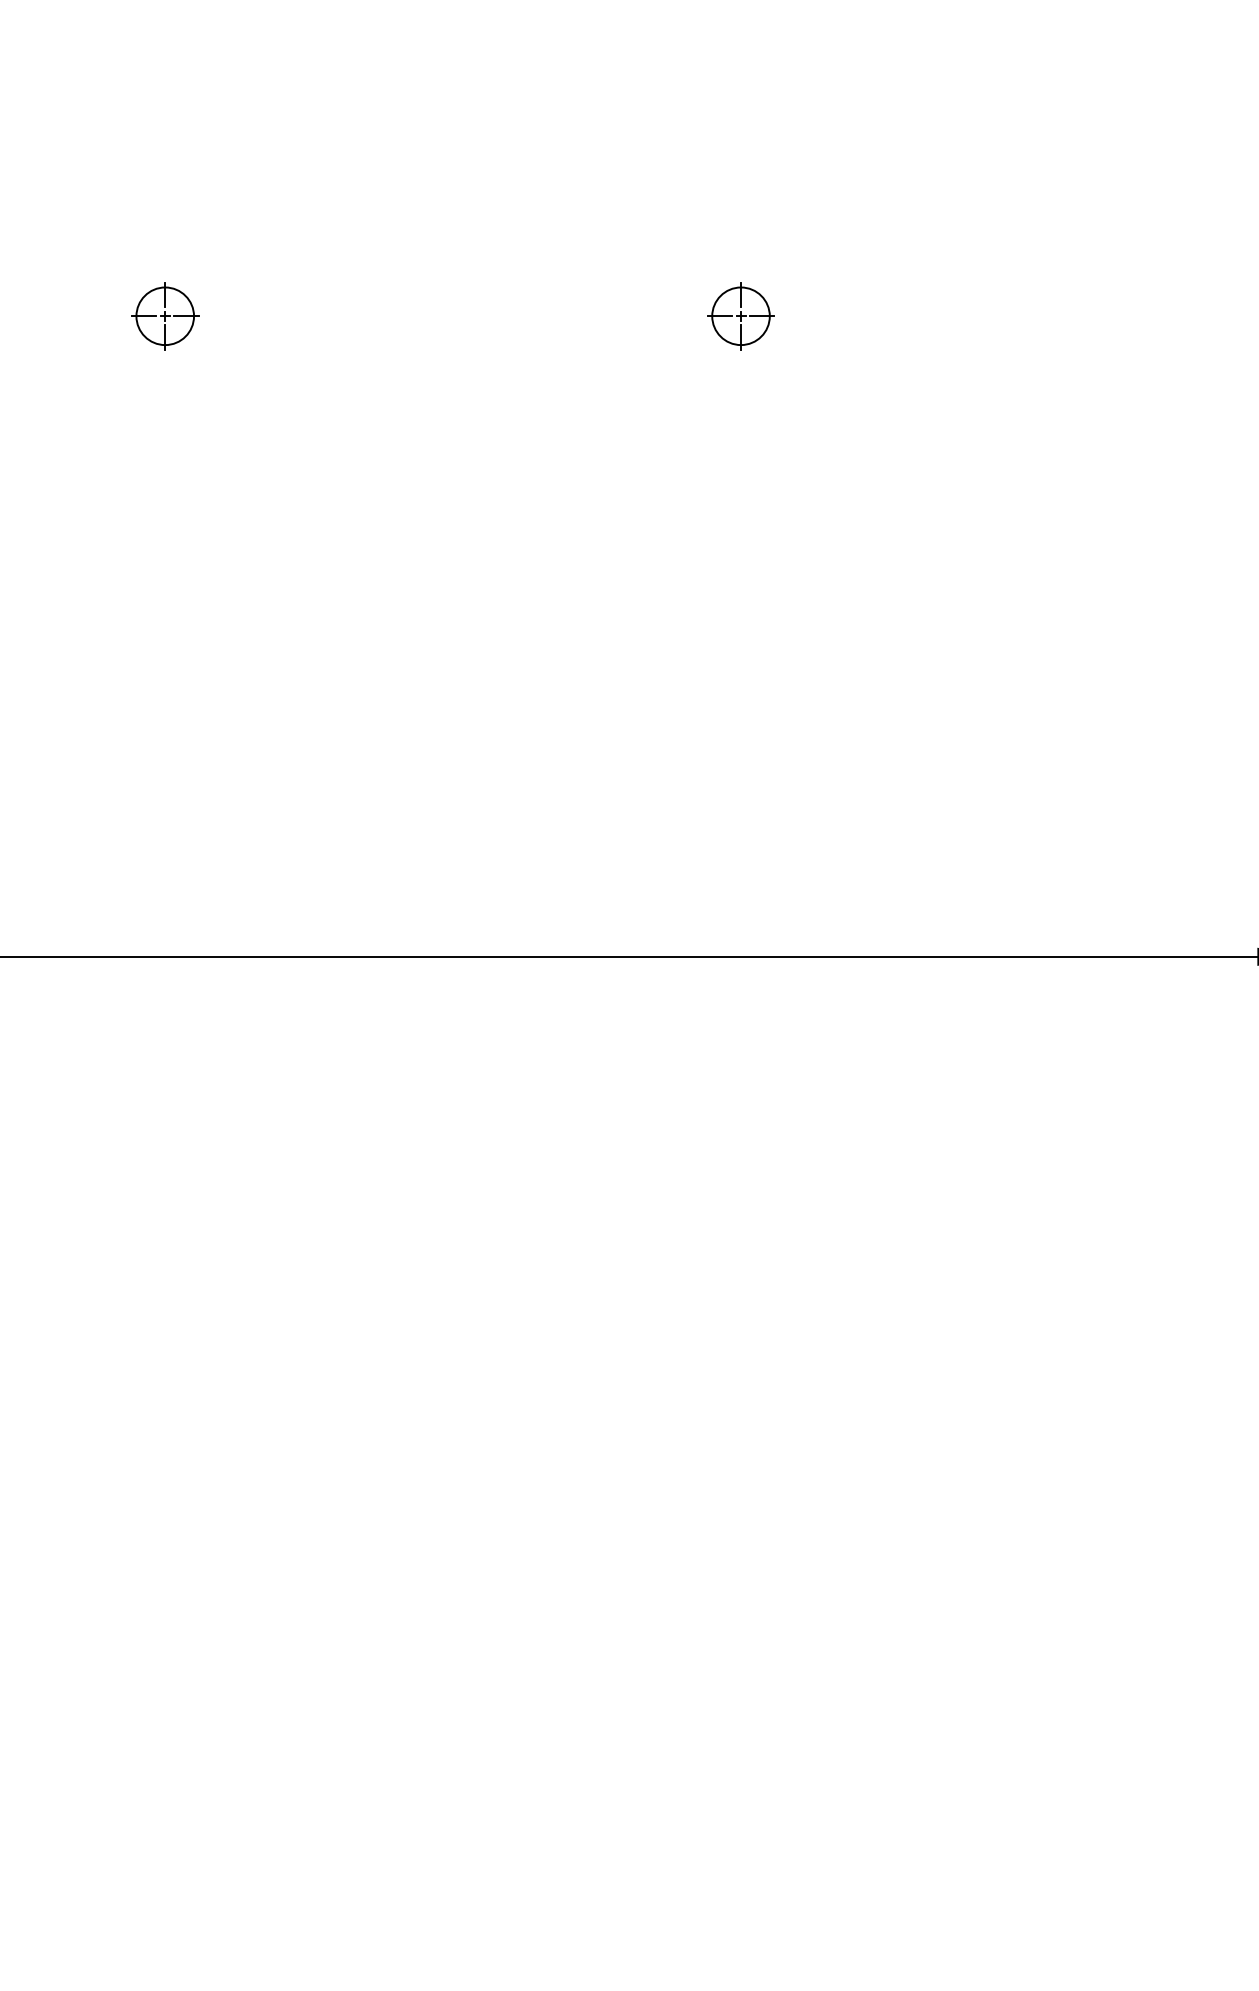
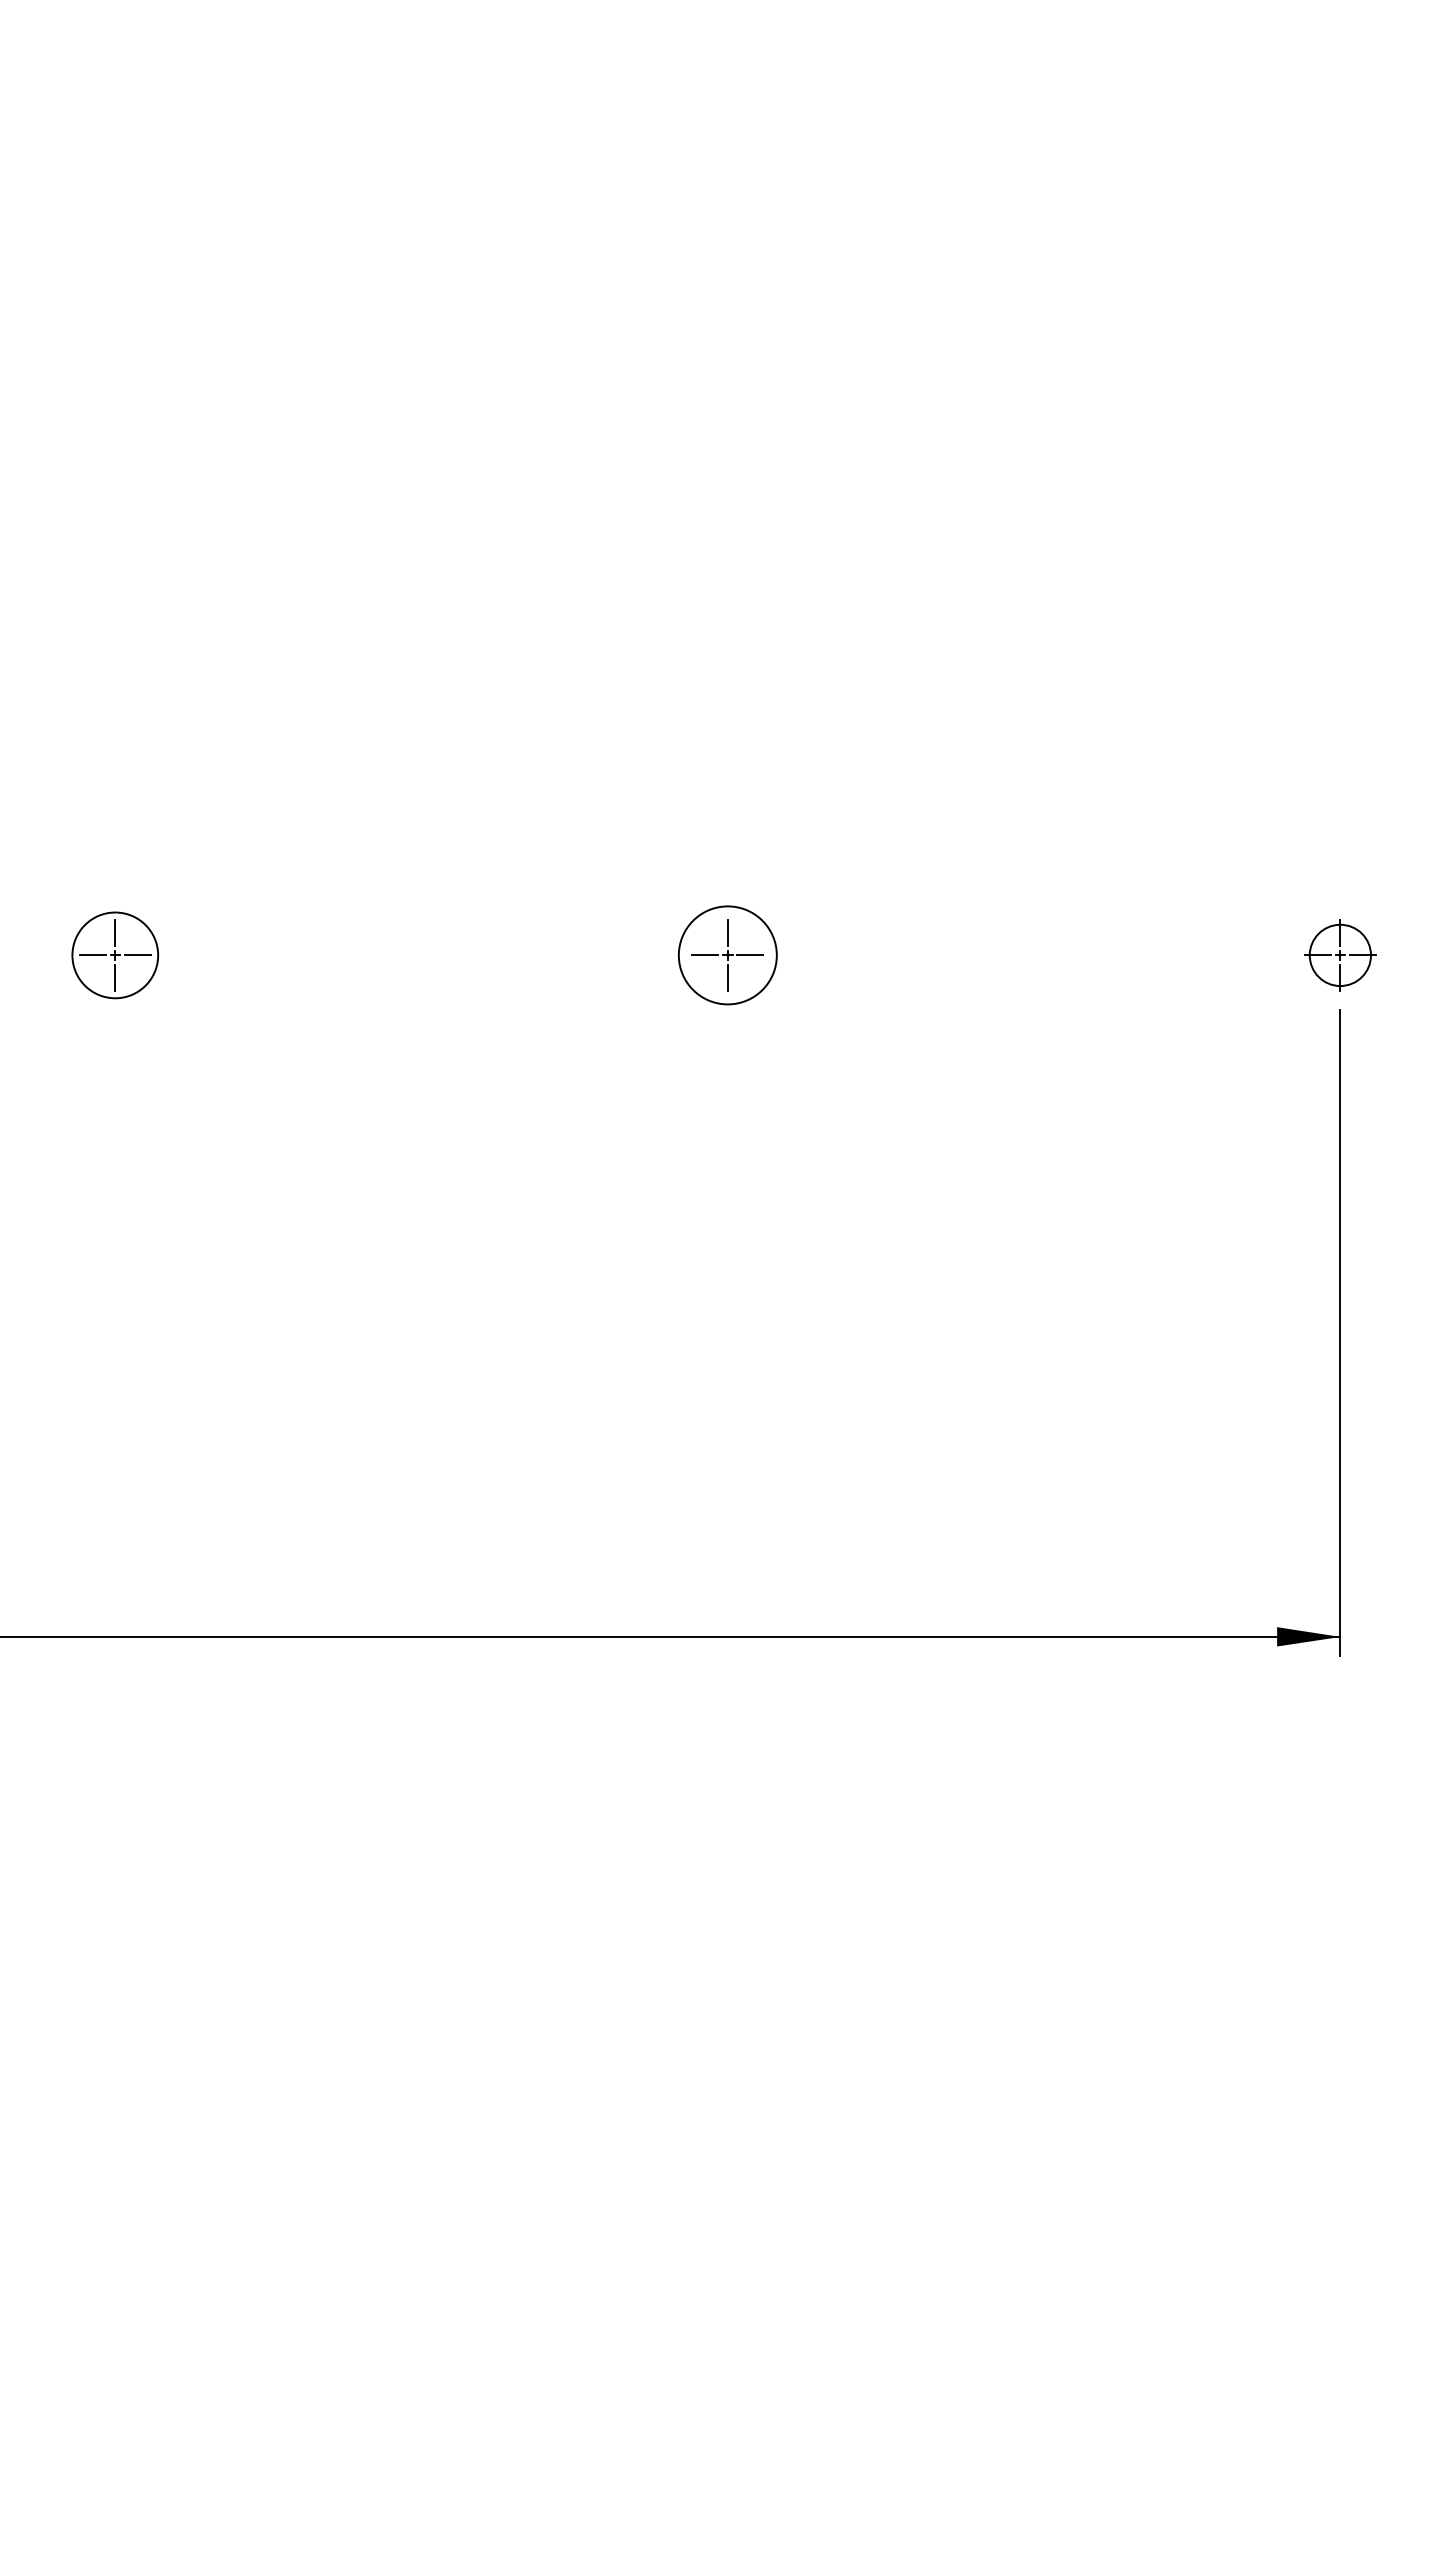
circle: (164, 316) -> (114, 955), size x1.4
circle: (740, 316) -> (727, 955), size x1.6

